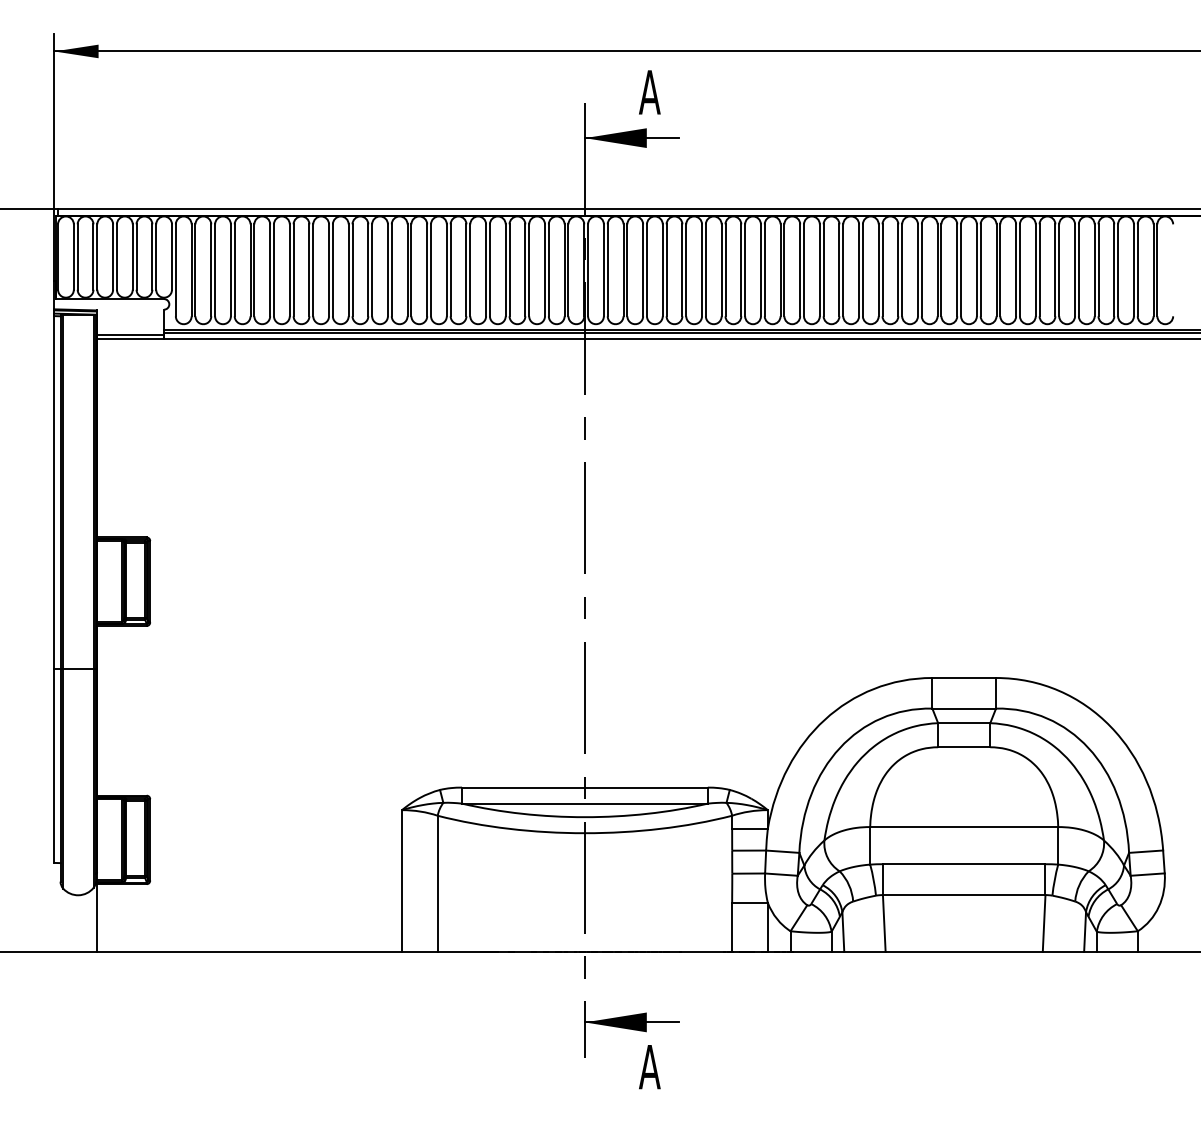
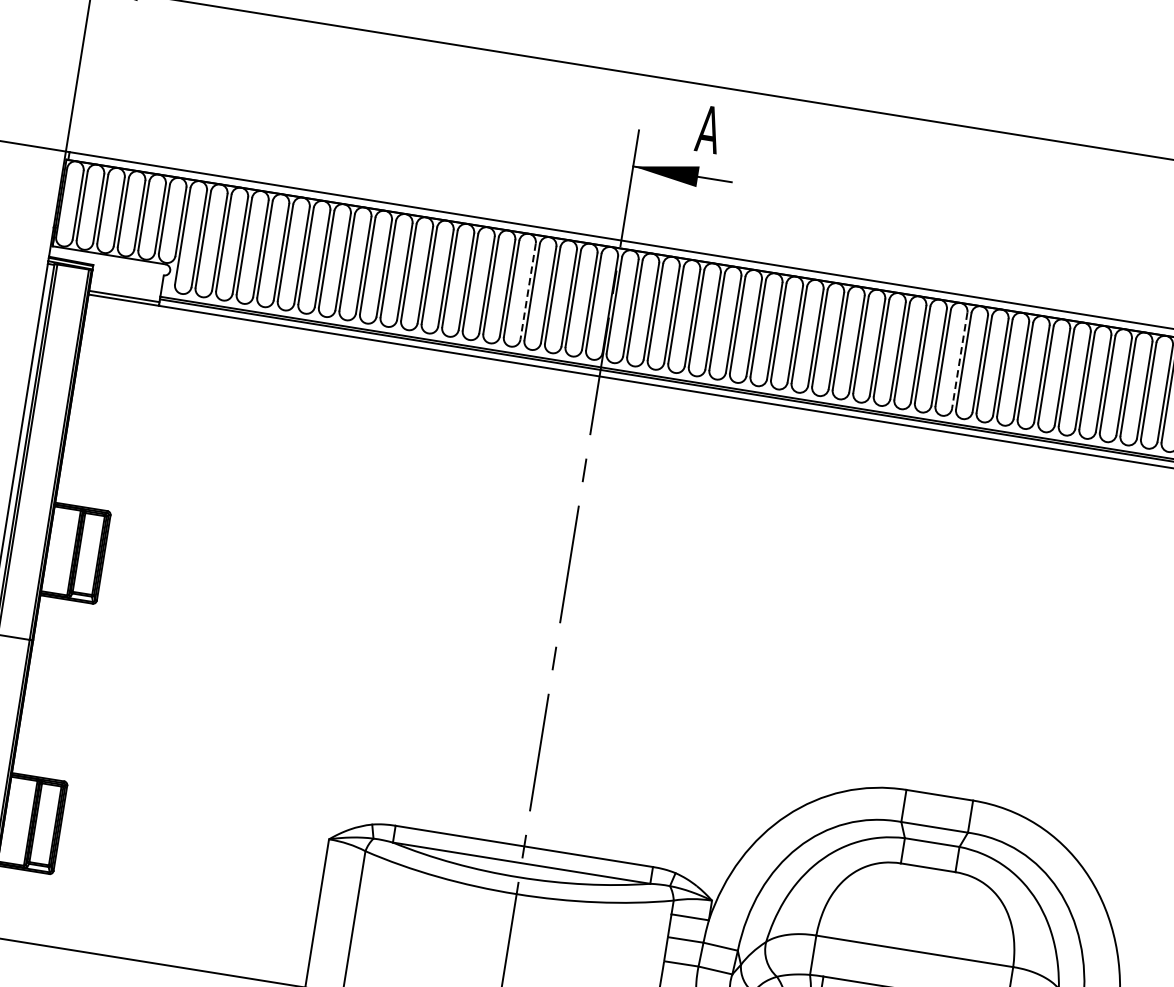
line: (505, 270) -> (527, 291), solid -> dashed
line: (917, 270) -> (959, 360), solid -> dashed

